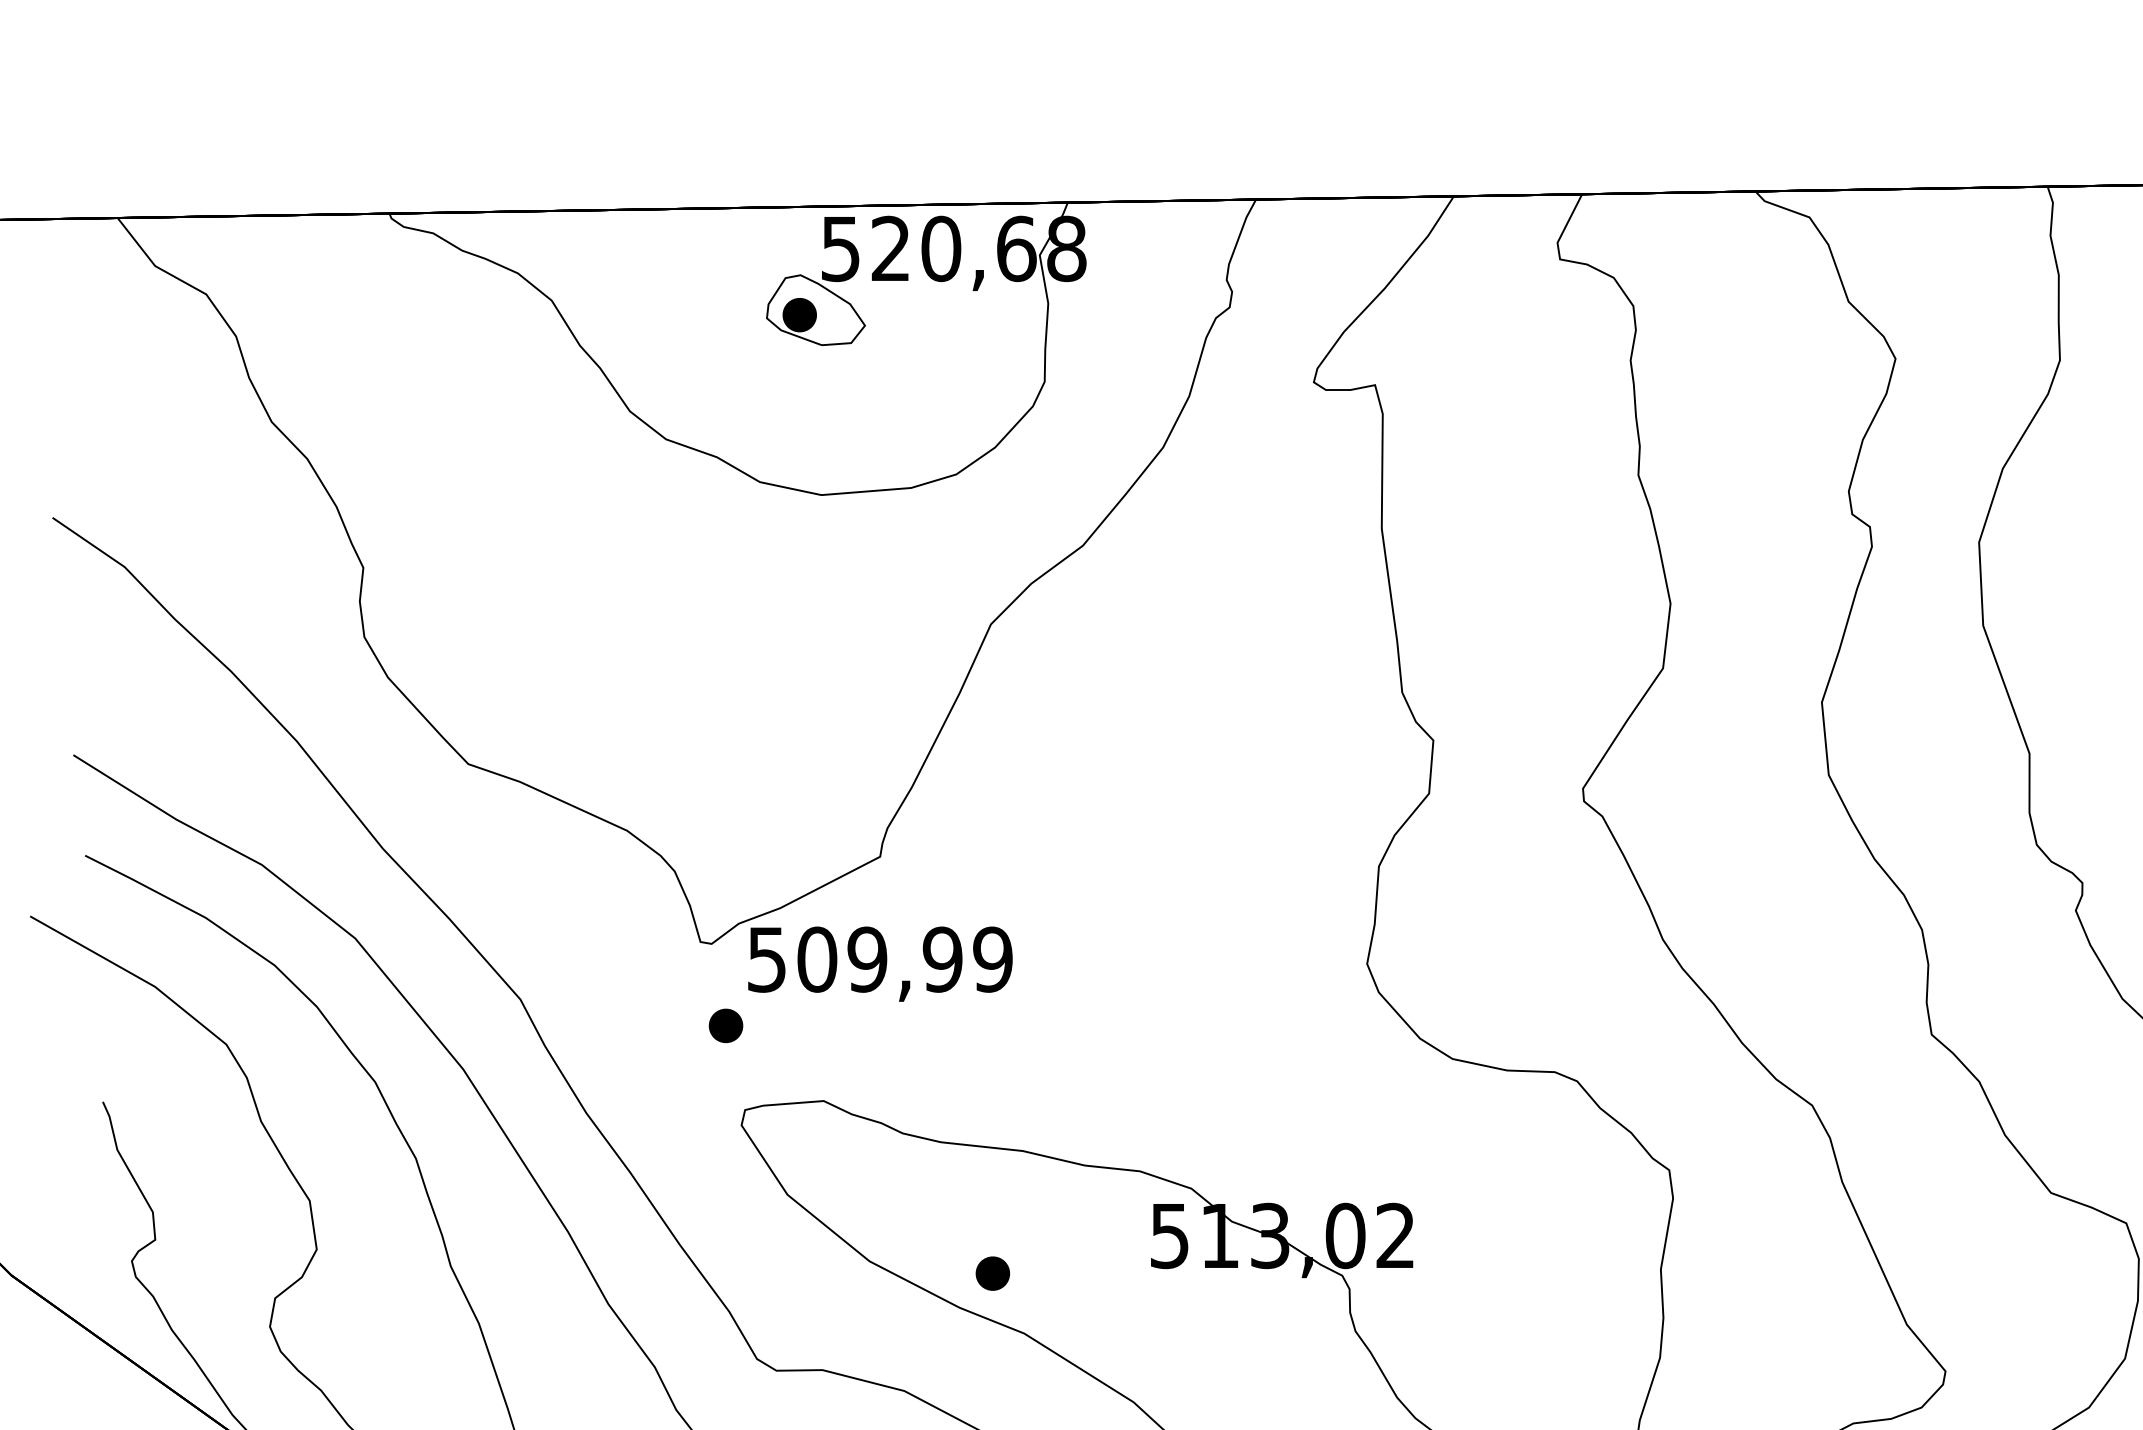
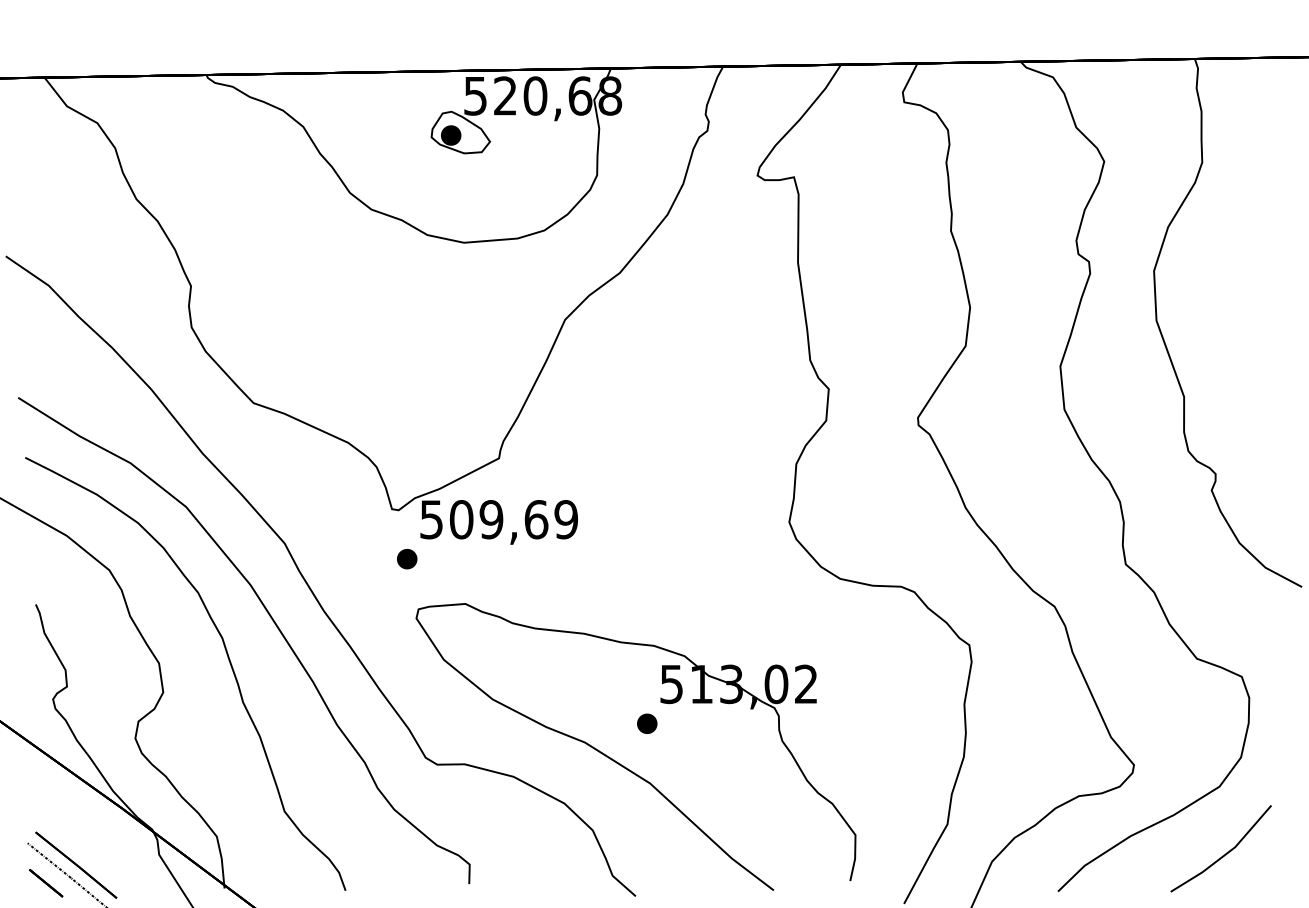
text: (942, 959) -> (536, 519), 509,99 -> 509,69
part: (993, 1273) -> (647, 723), moved

